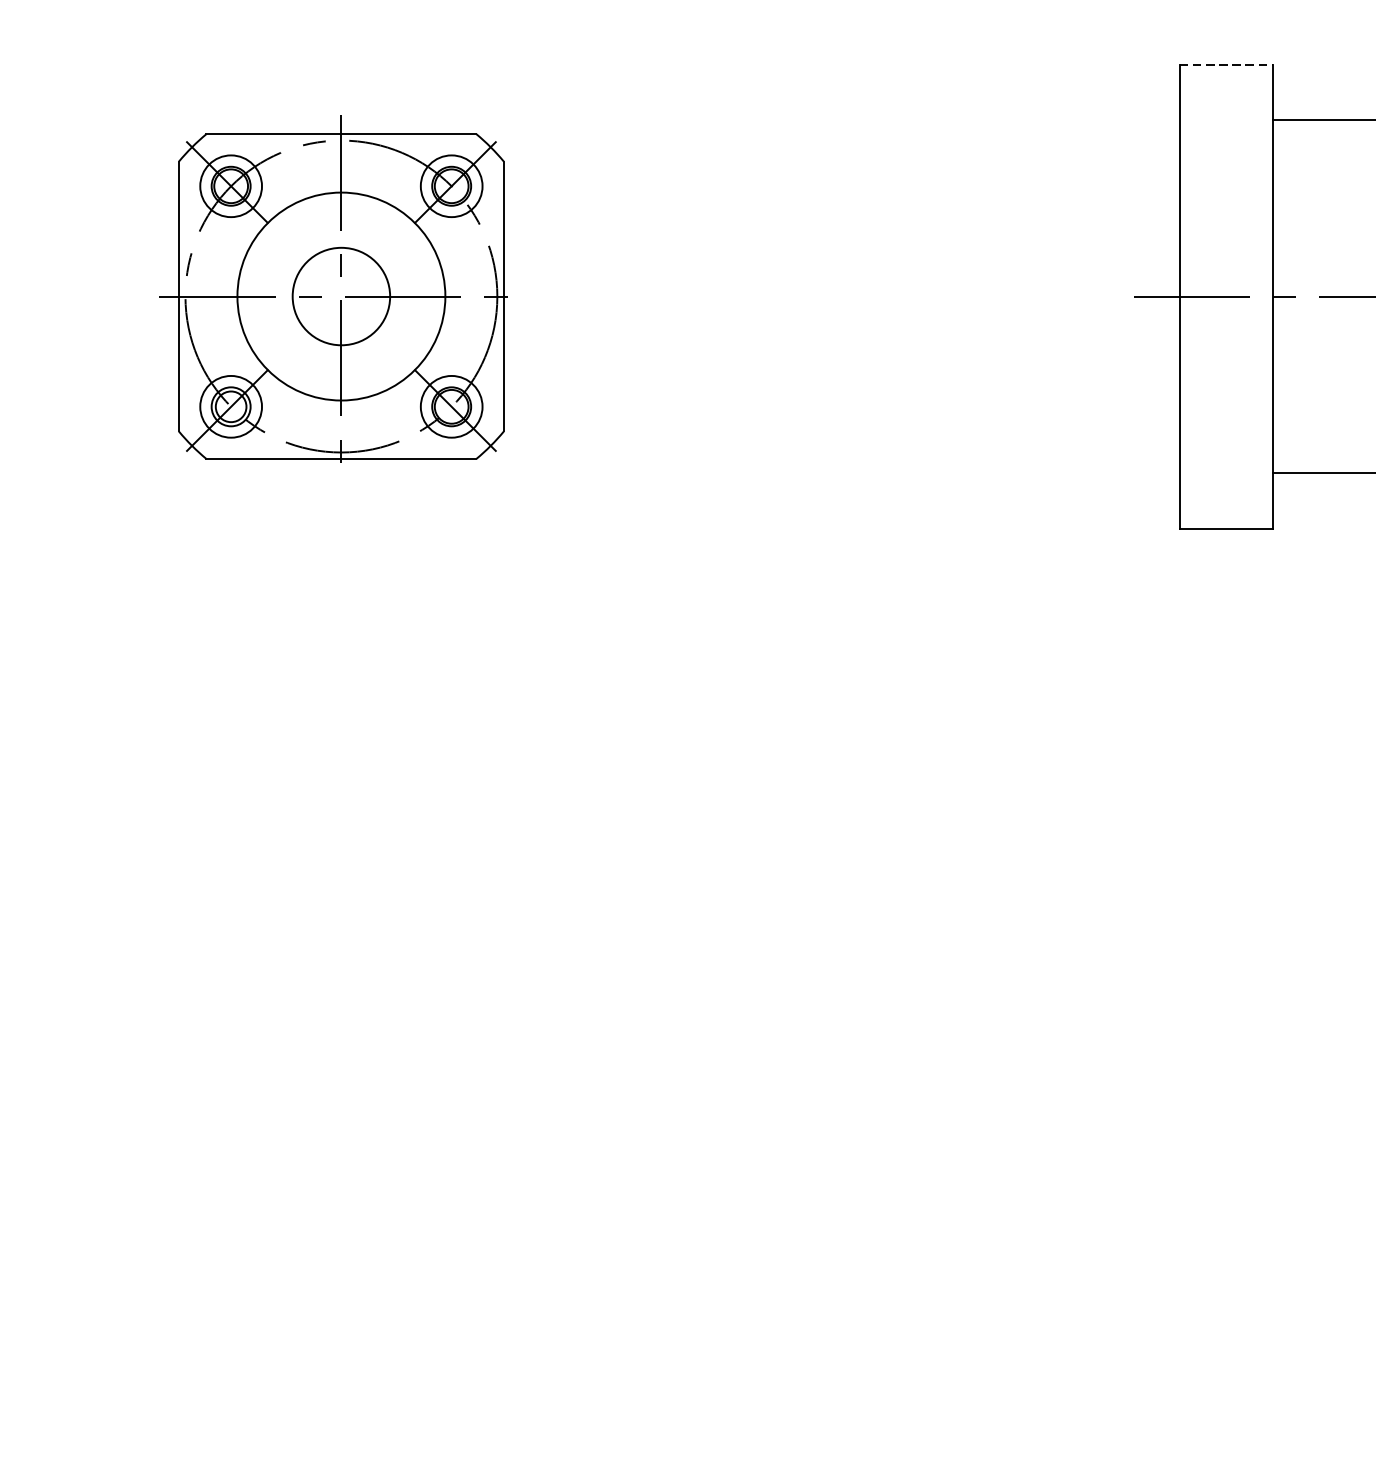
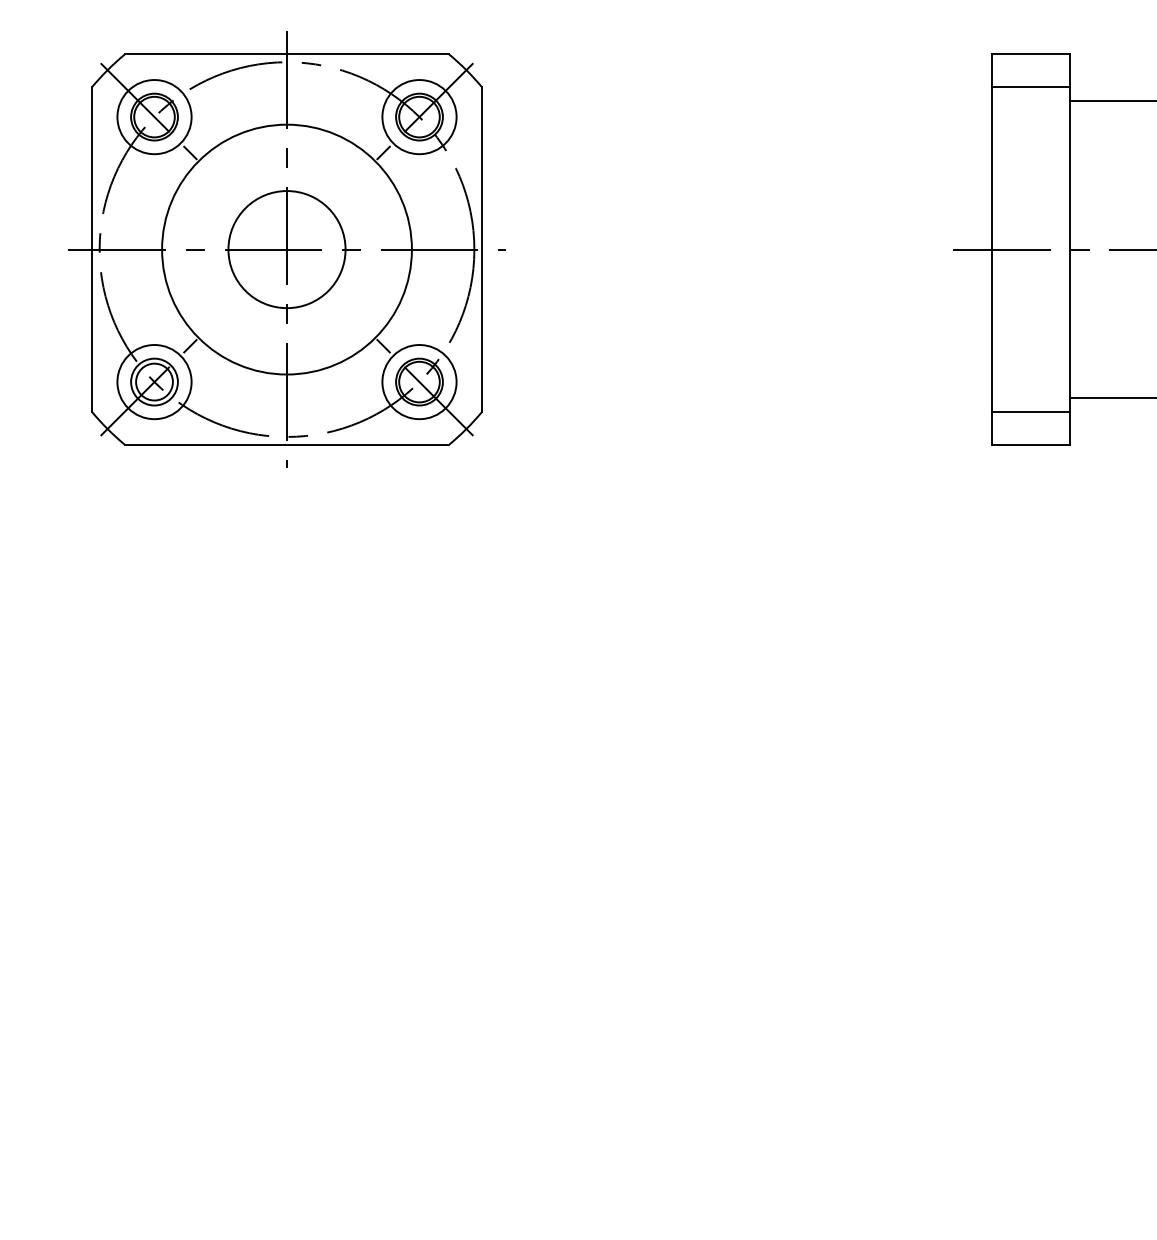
line: (1226, 64) -> (1031, 54), dashed -> solid
line: (1226, 103) -> (1031, 87), added
part: (340, 296) -> (286, 249), size x1.43
line: (1226, 489) -> (1031, 411), added

